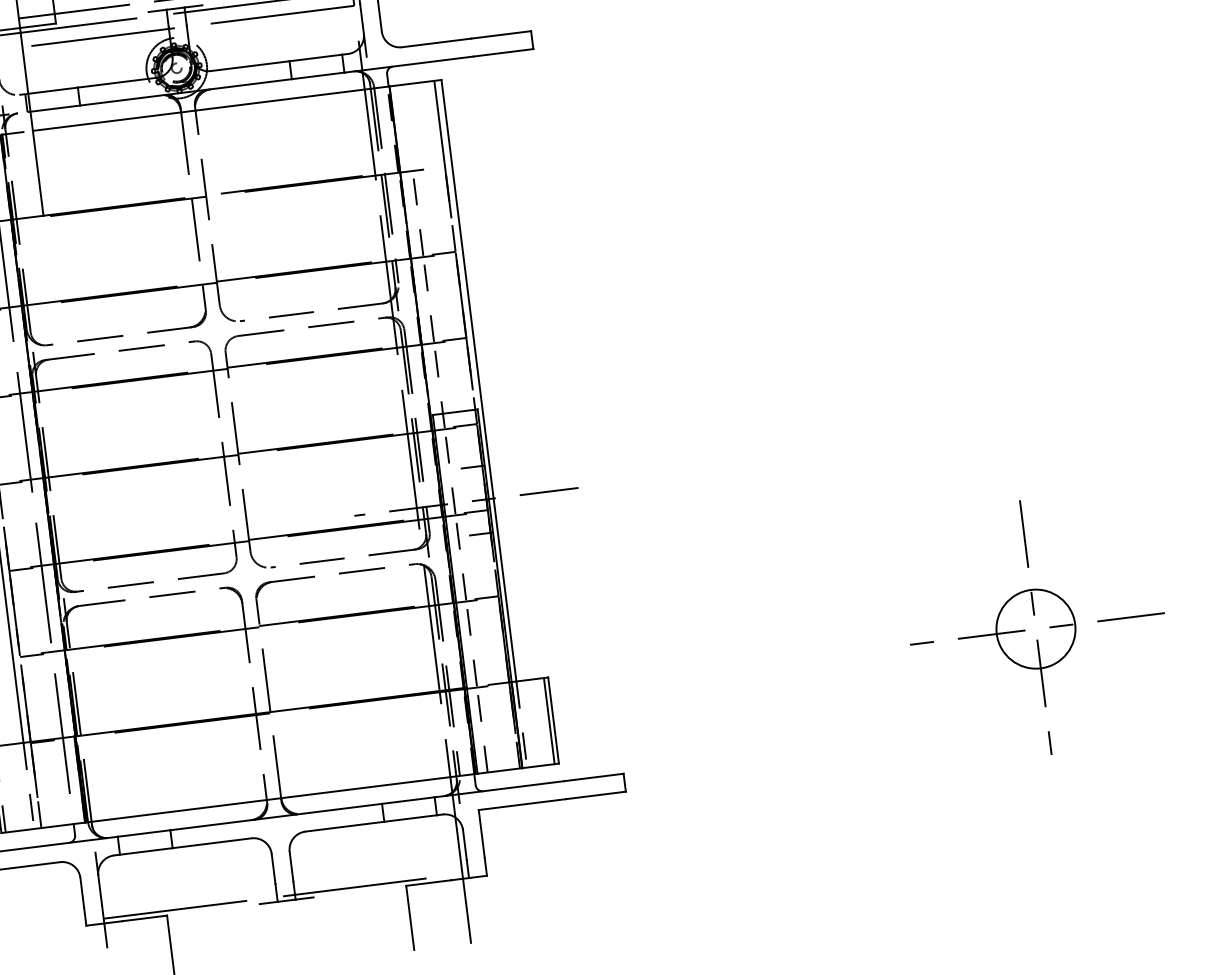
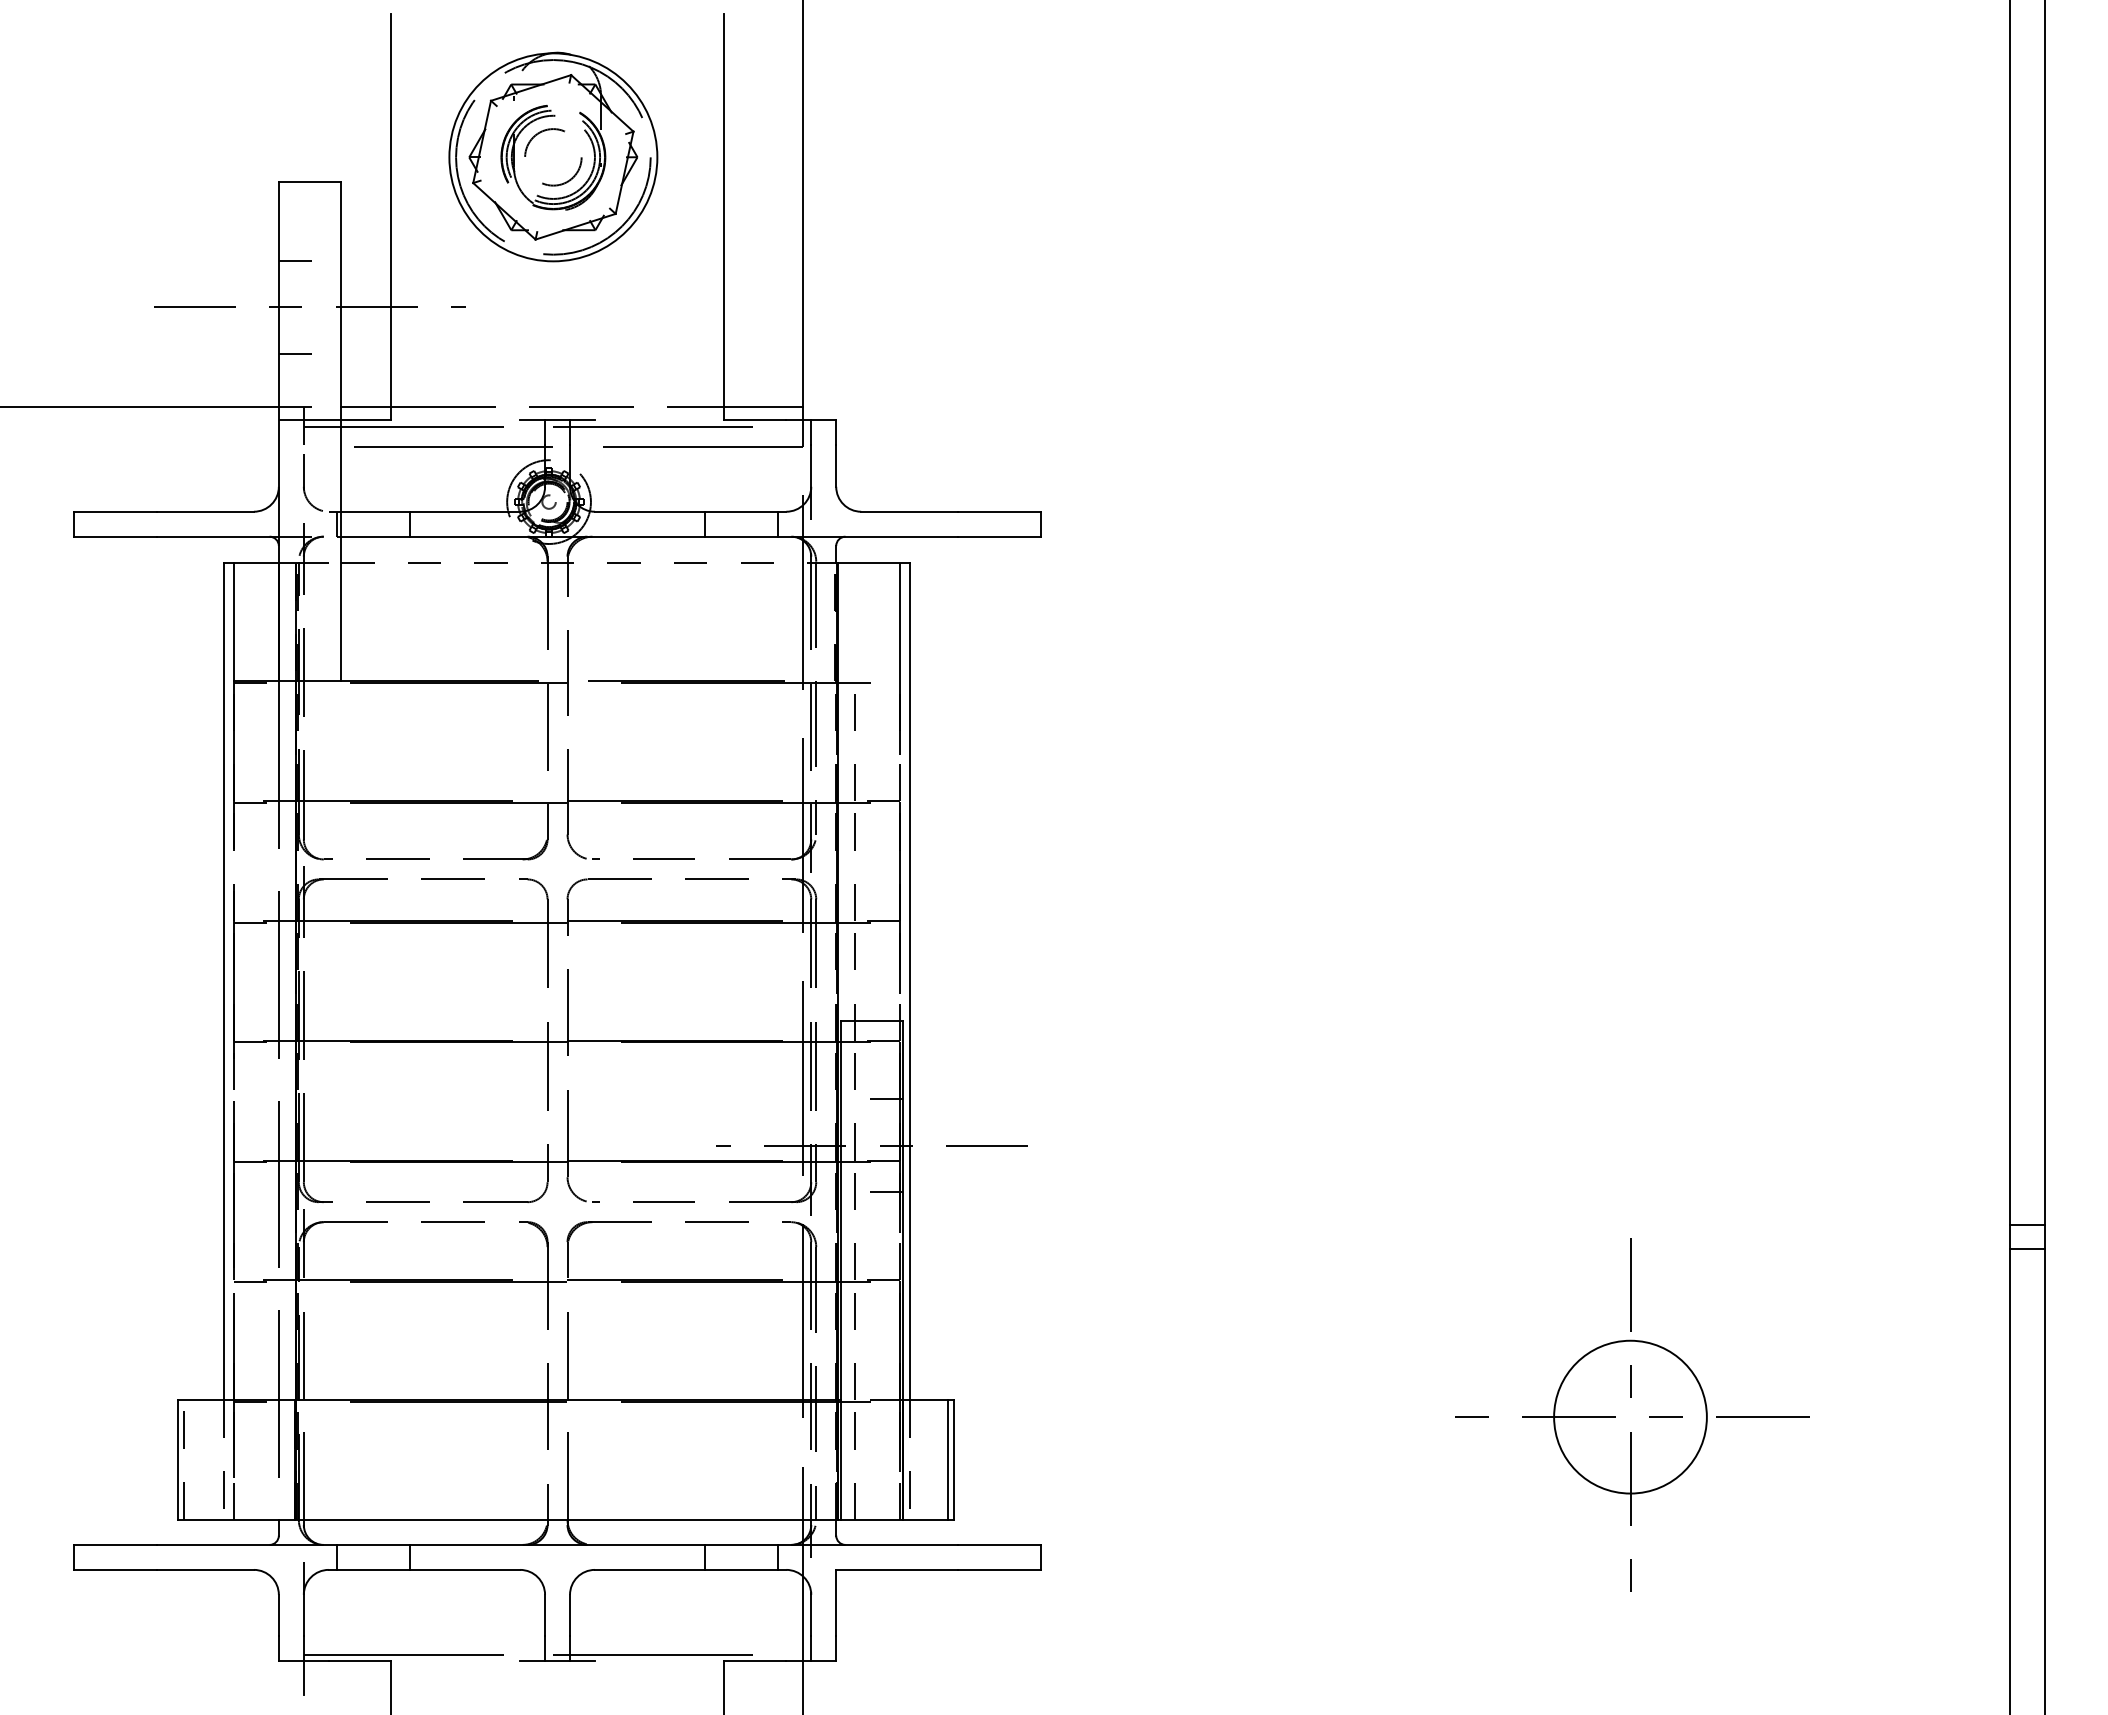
line: (211, 108) -> (589, 563), solid -> dashed
circle: (1035, 628) -> (1630, 1416), size x1.4

